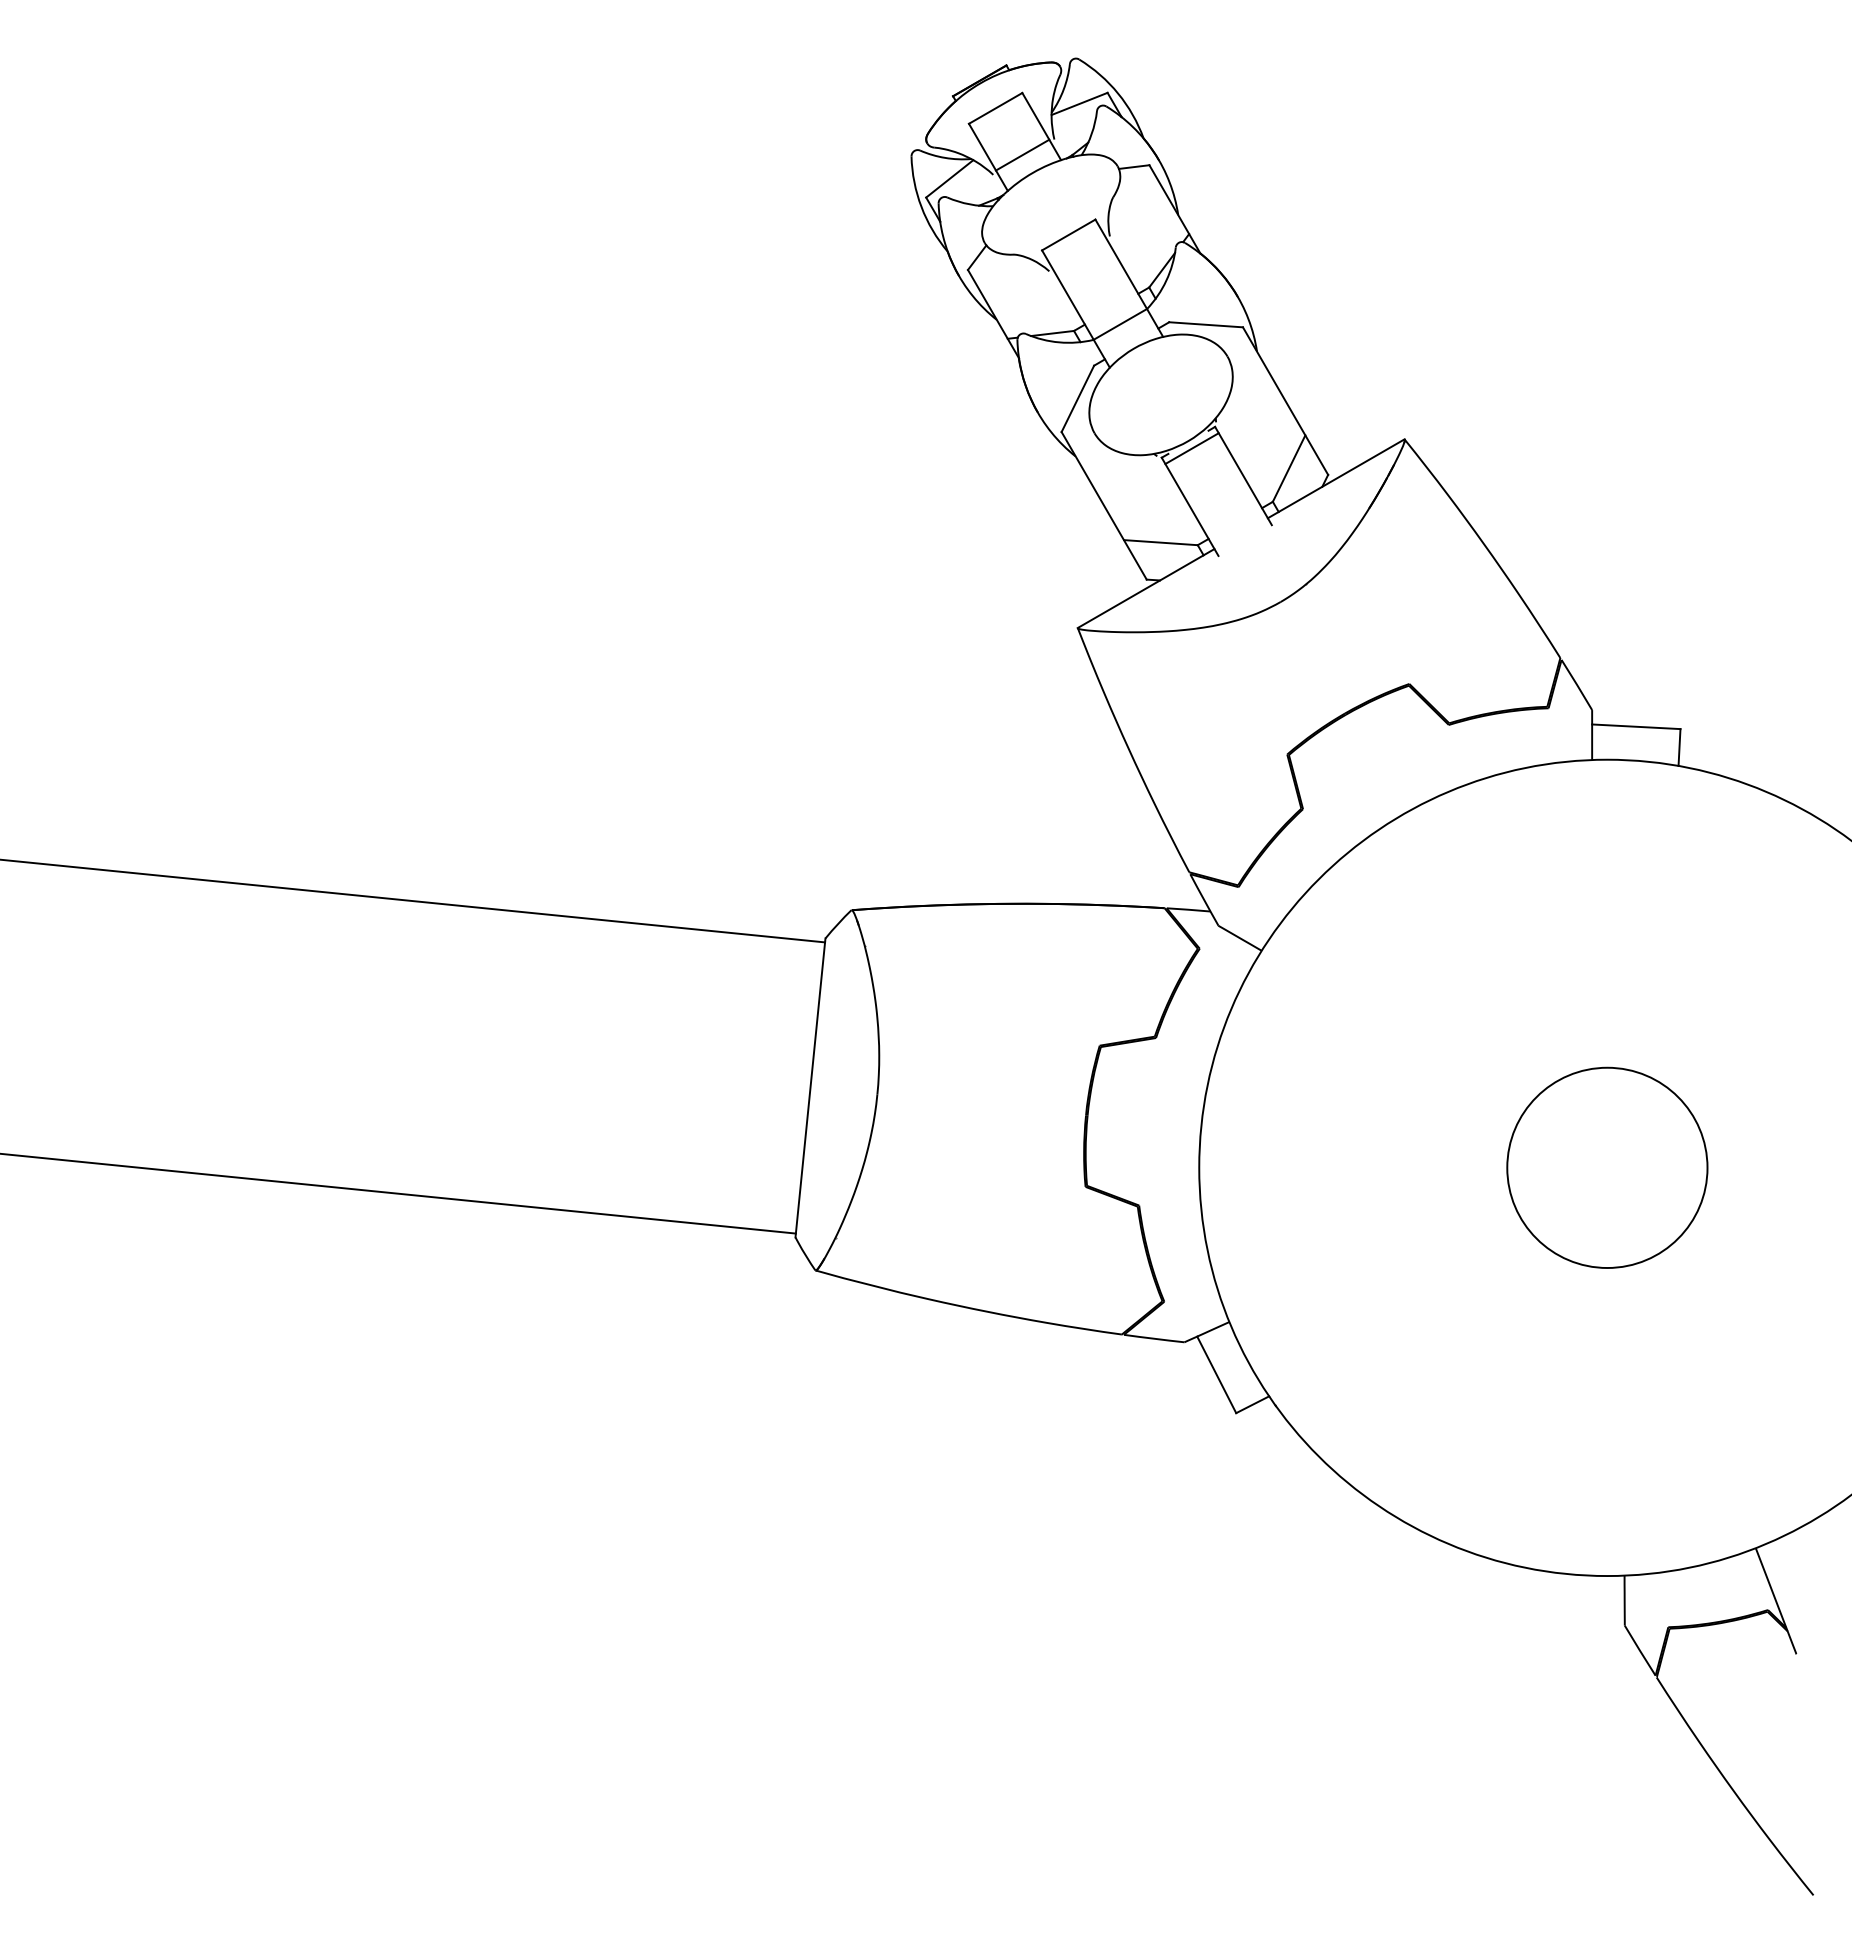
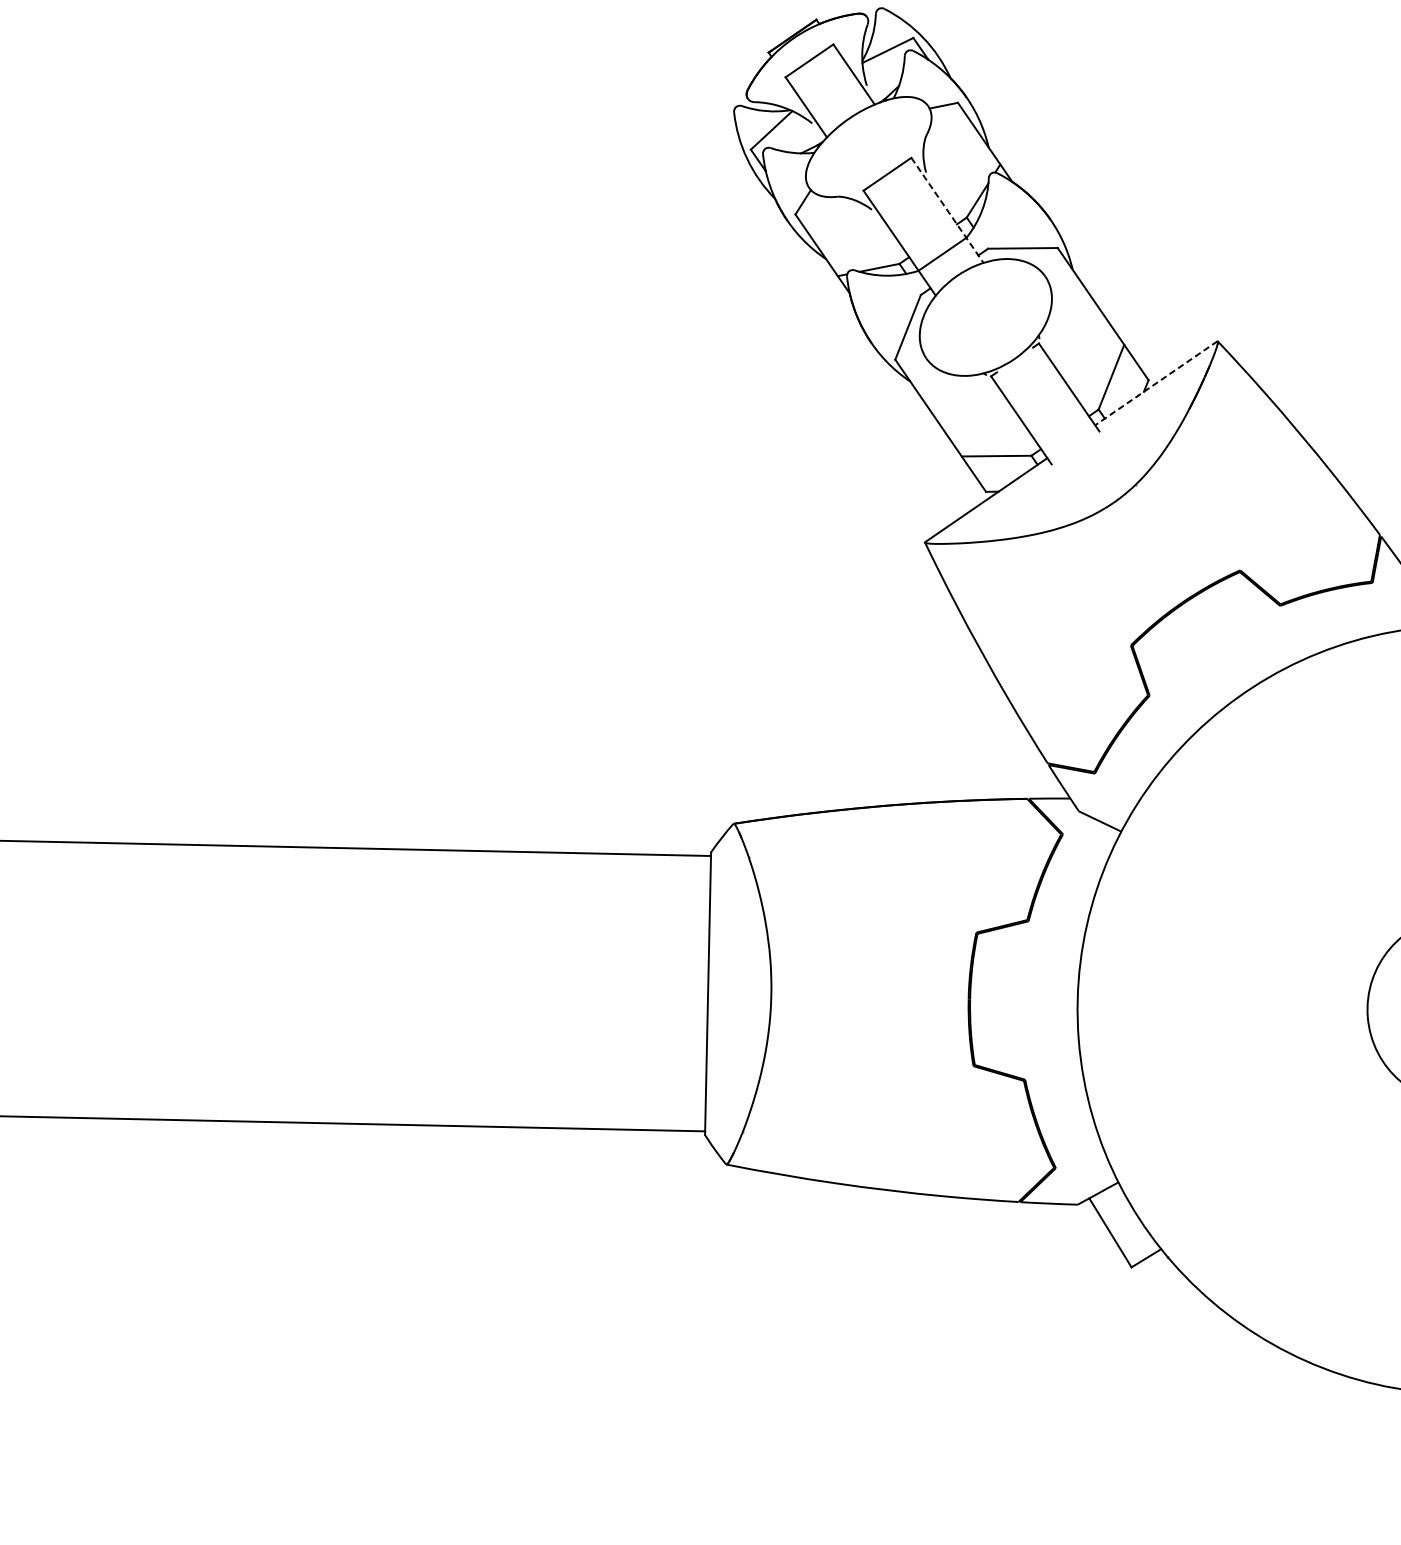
line: (1022, 154) -> (838, 102), removed
line: (1129, 278) -> (947, 210), solid -> dashed
line: (1191, 448) -> (1018, 365), removed
line: (1336, 478) -> (1156, 382), solid -> dashed

